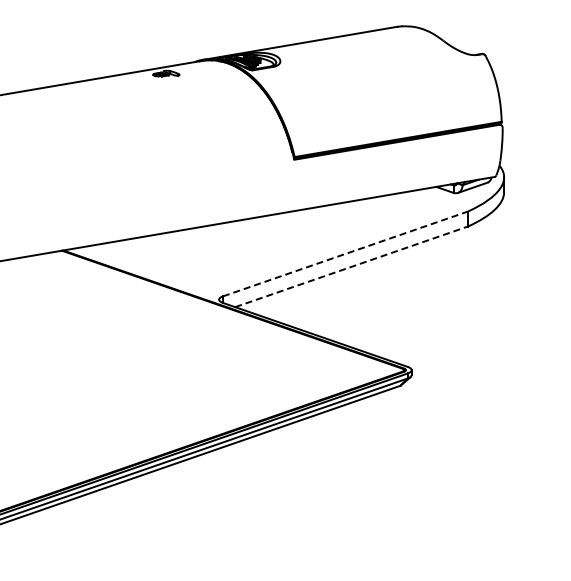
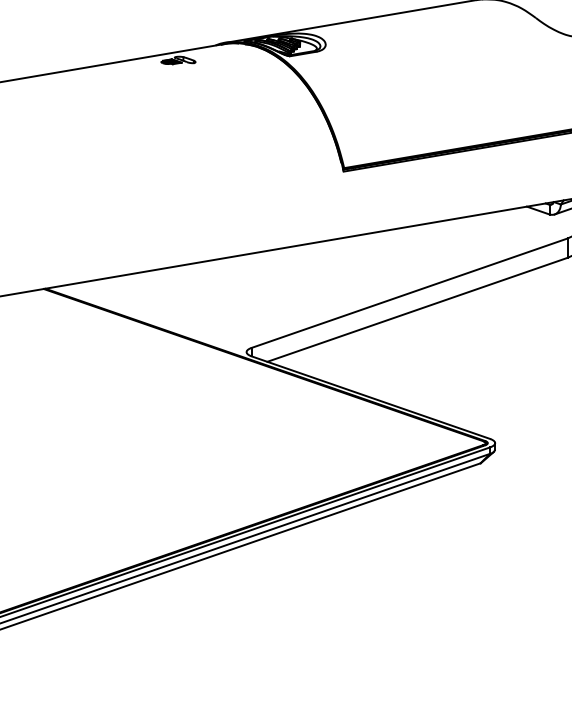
line: (345, 253) -> (409, 292), dashed -> solid
line: (352, 266) -> (418, 309), dashed -> solid

